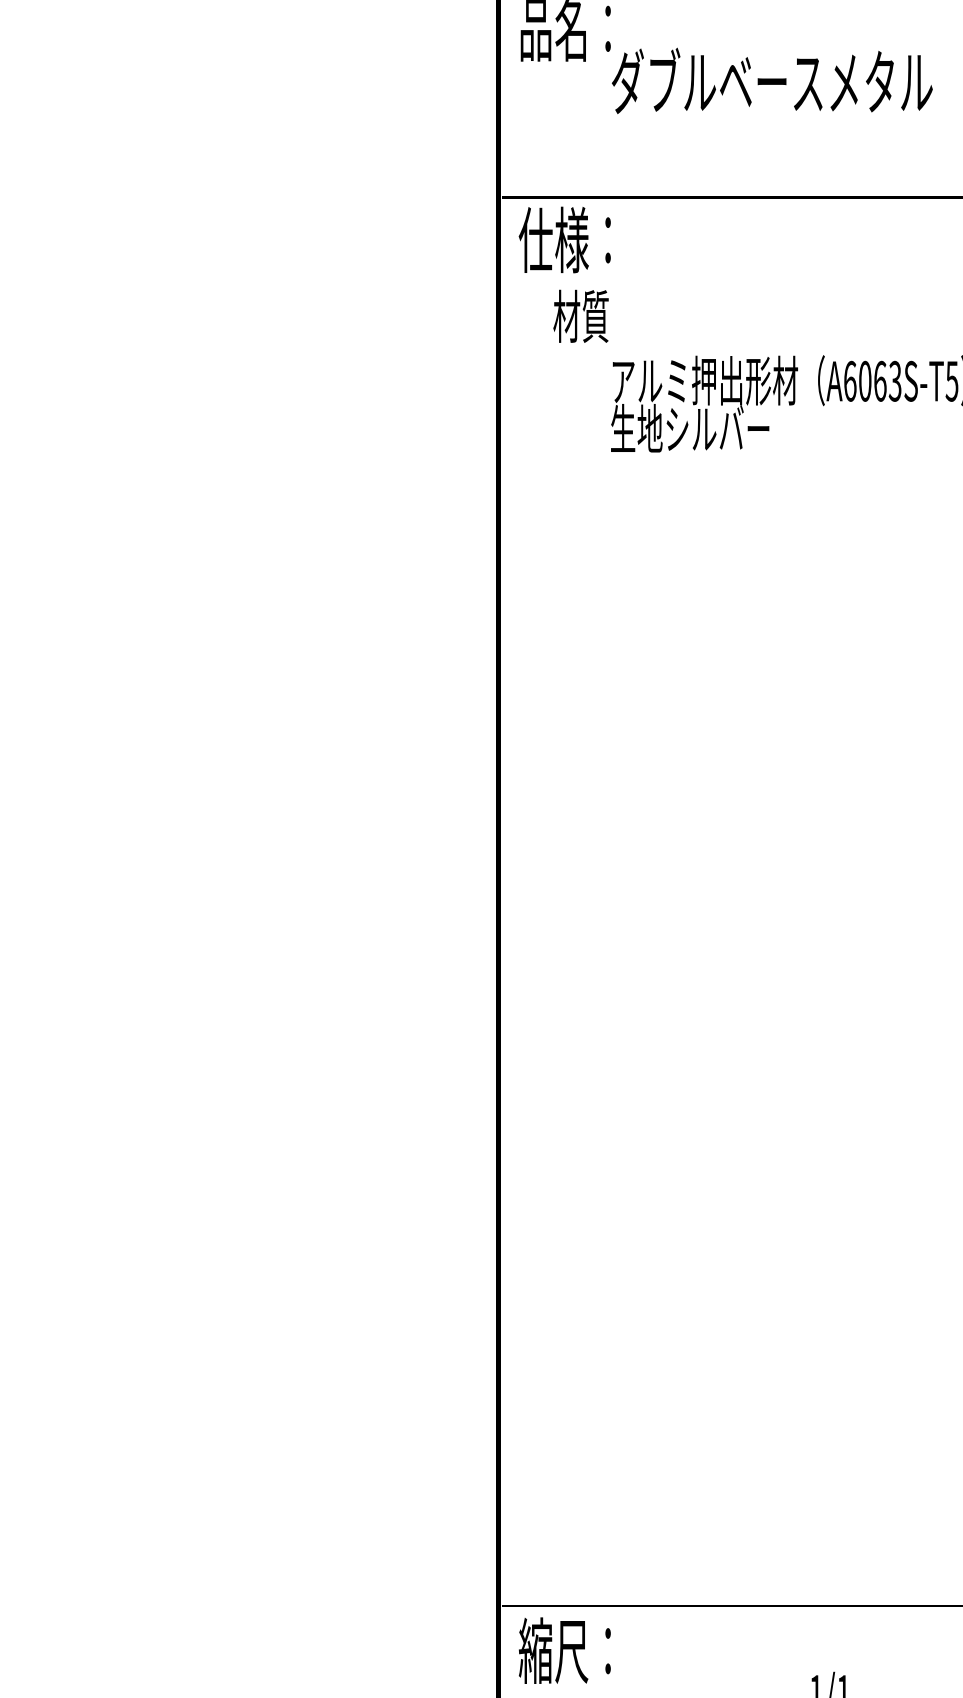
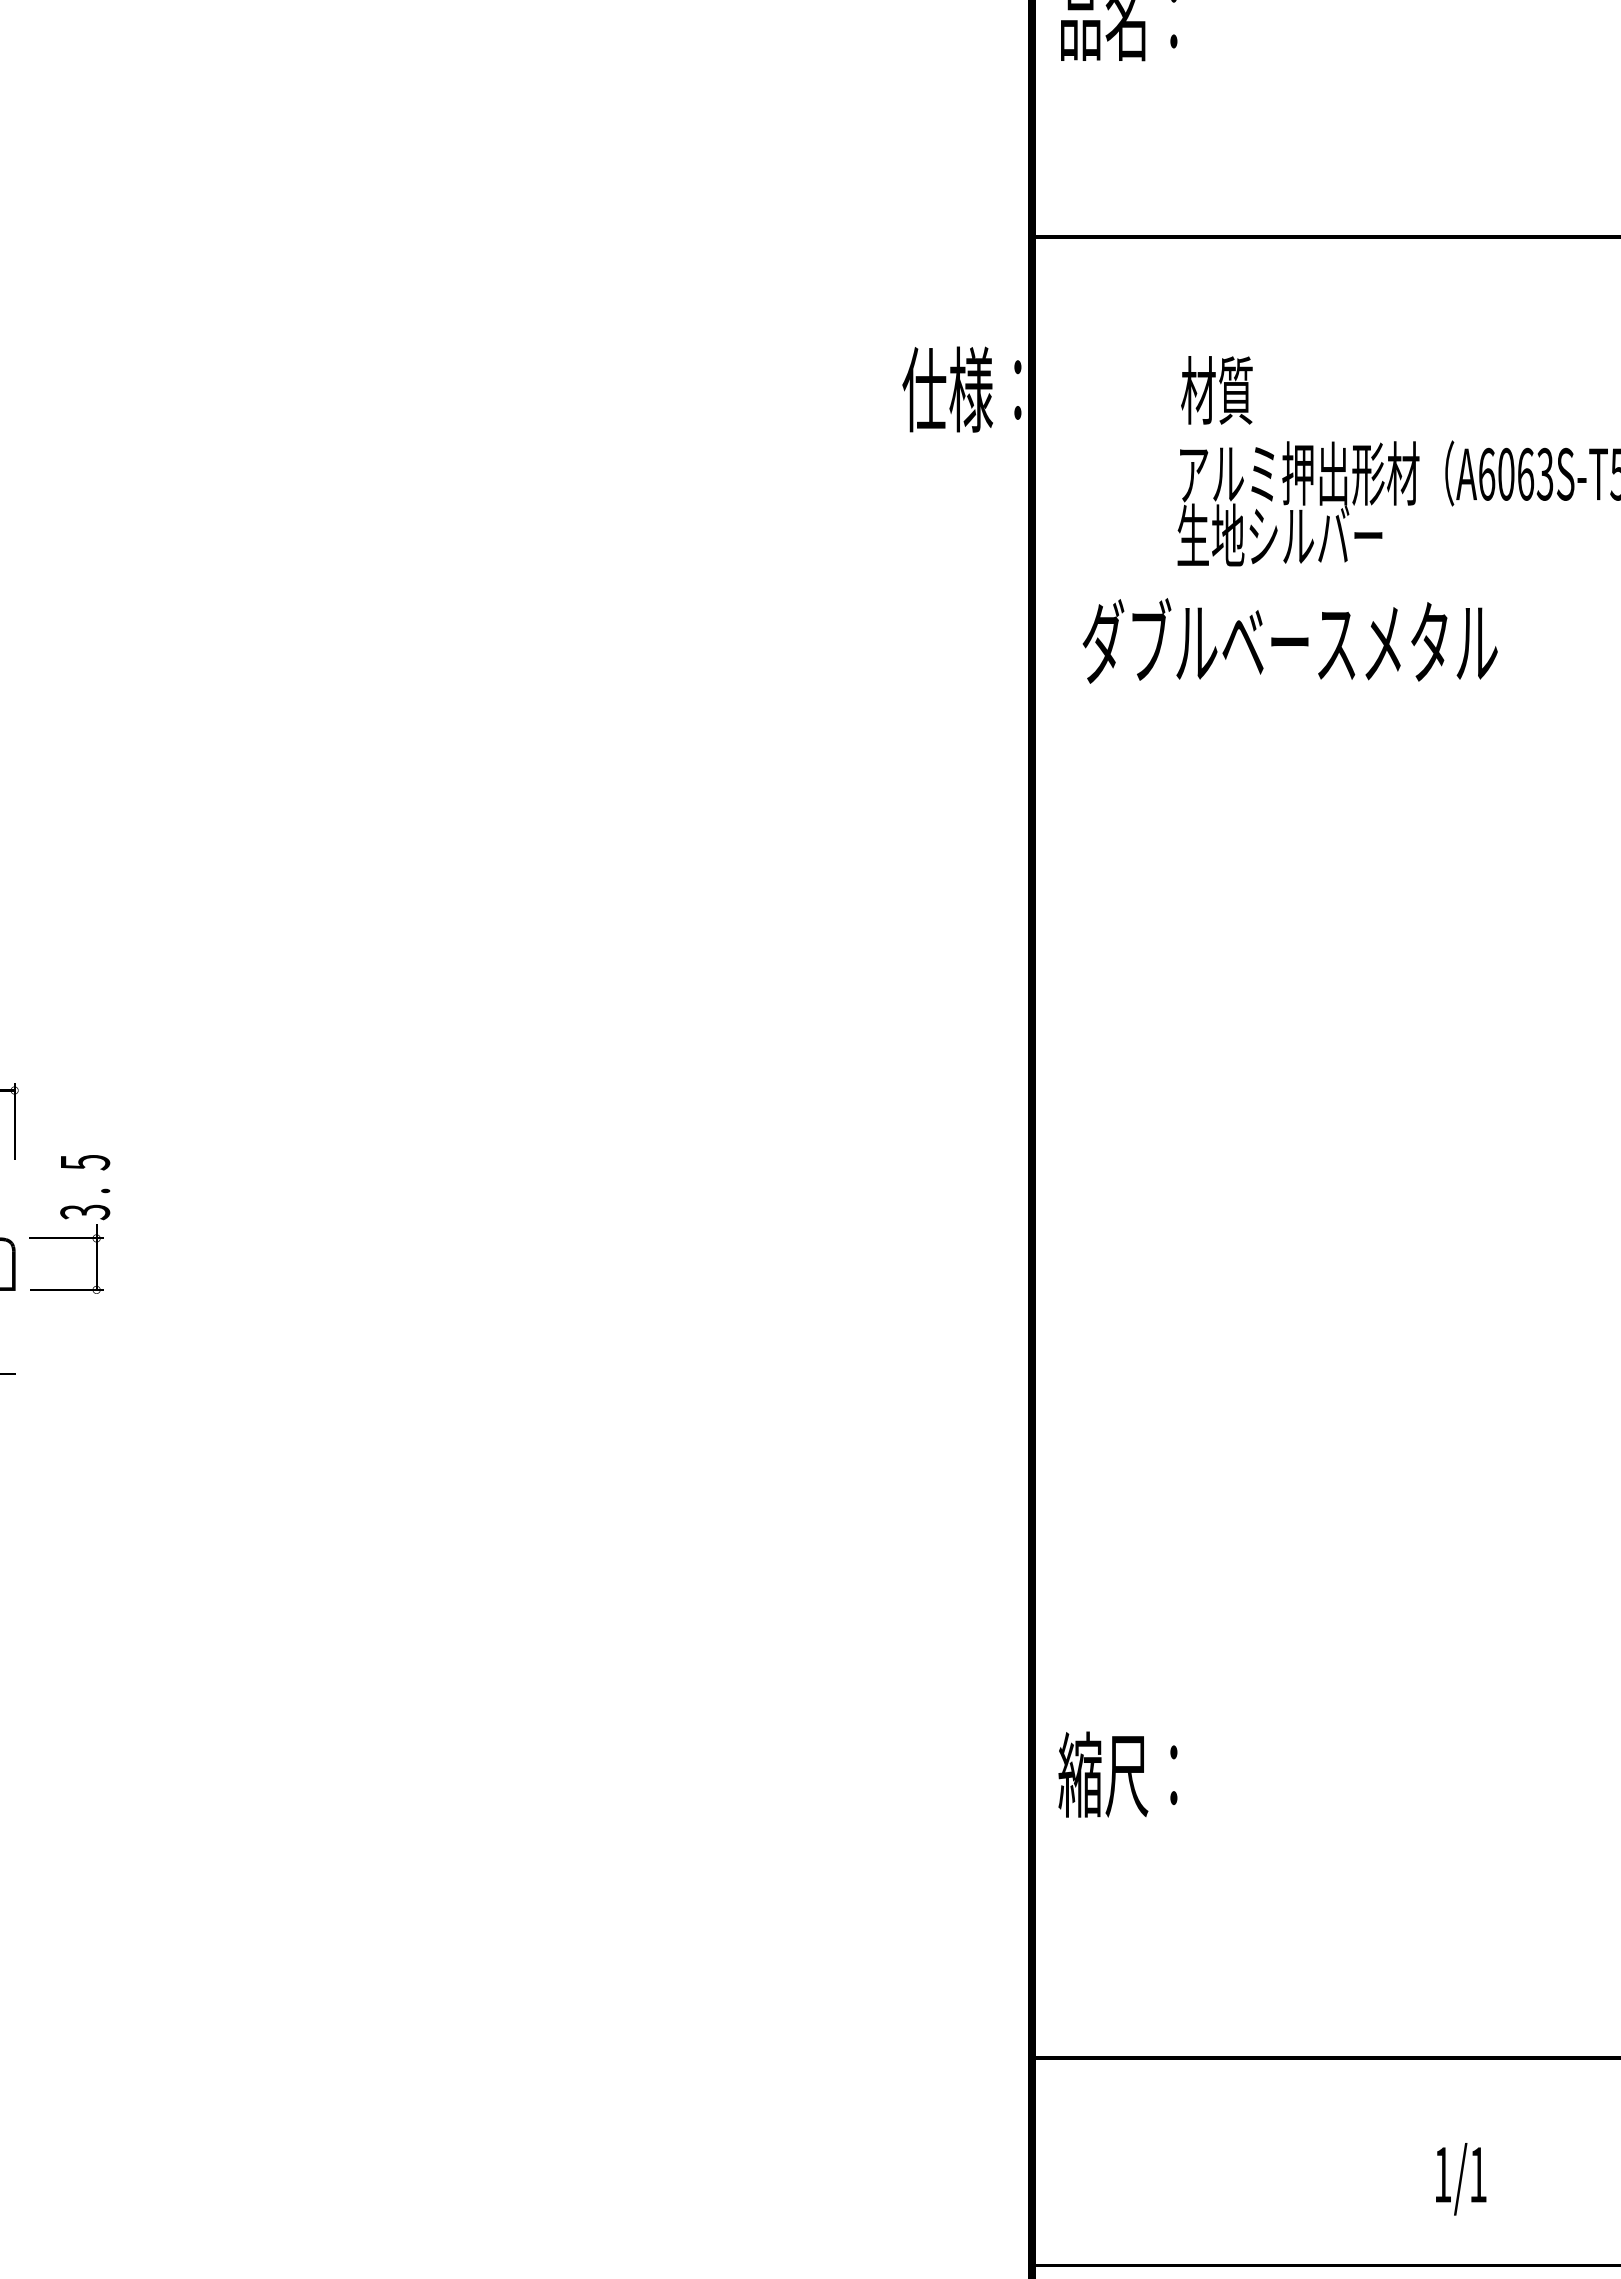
text: (771, 80) -> (1289, 640), moved
text: (564, 239) -> (961, 389), moved
text: (580, 316) -> (1216, 390), moved
text: (564, 1650) -> (1117, 1774), moved

